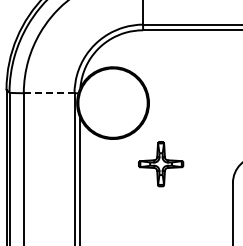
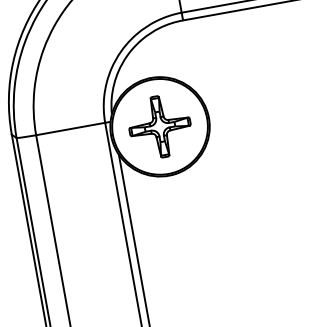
line: (48, 93) -> (69, 129), dashed -> solid
part: (161, 164) -> (160, 127), moved

